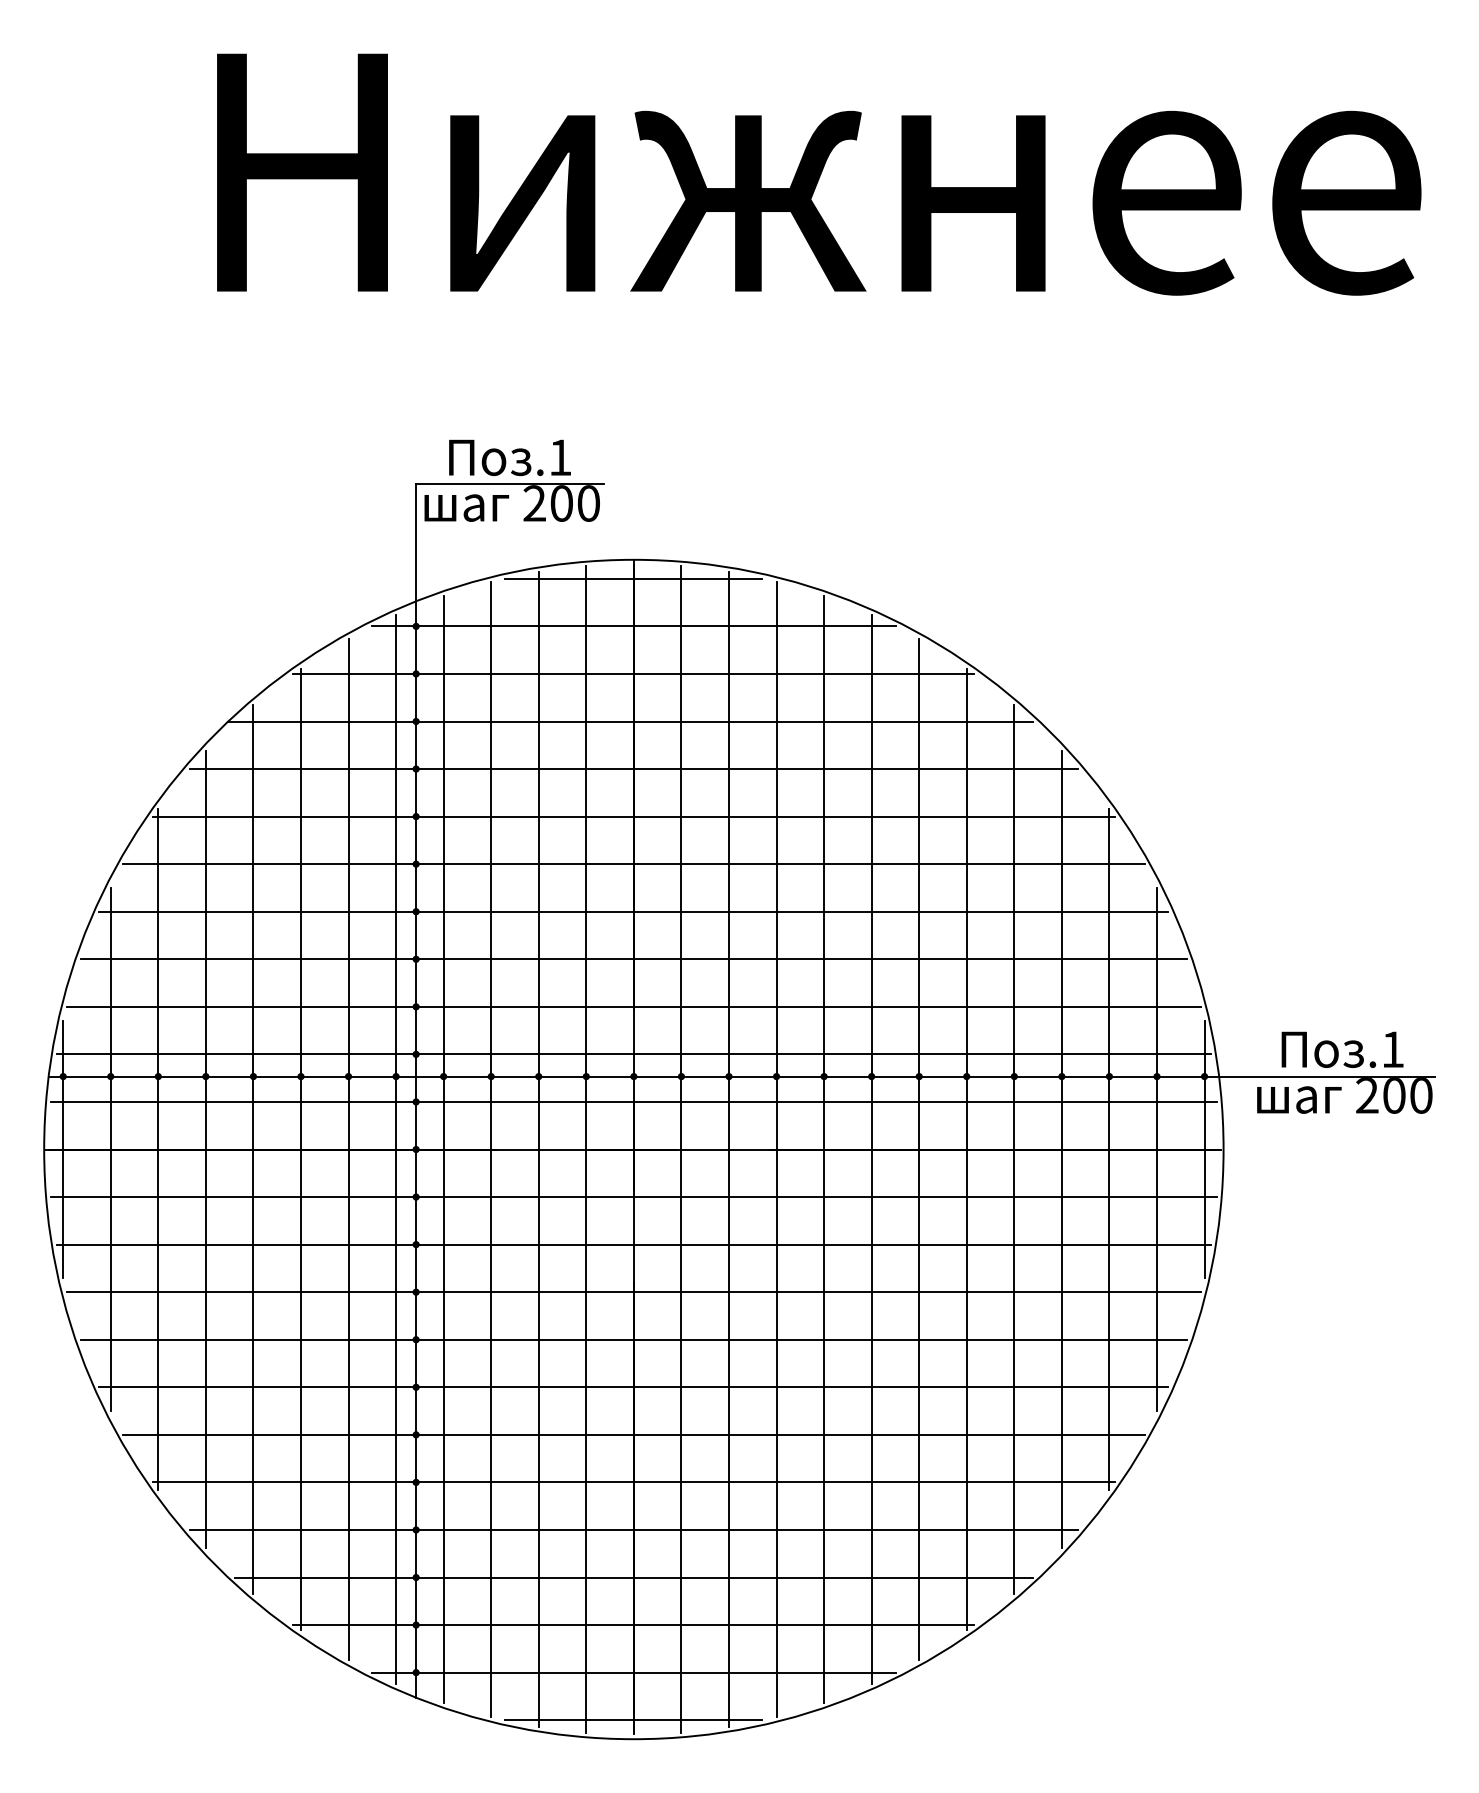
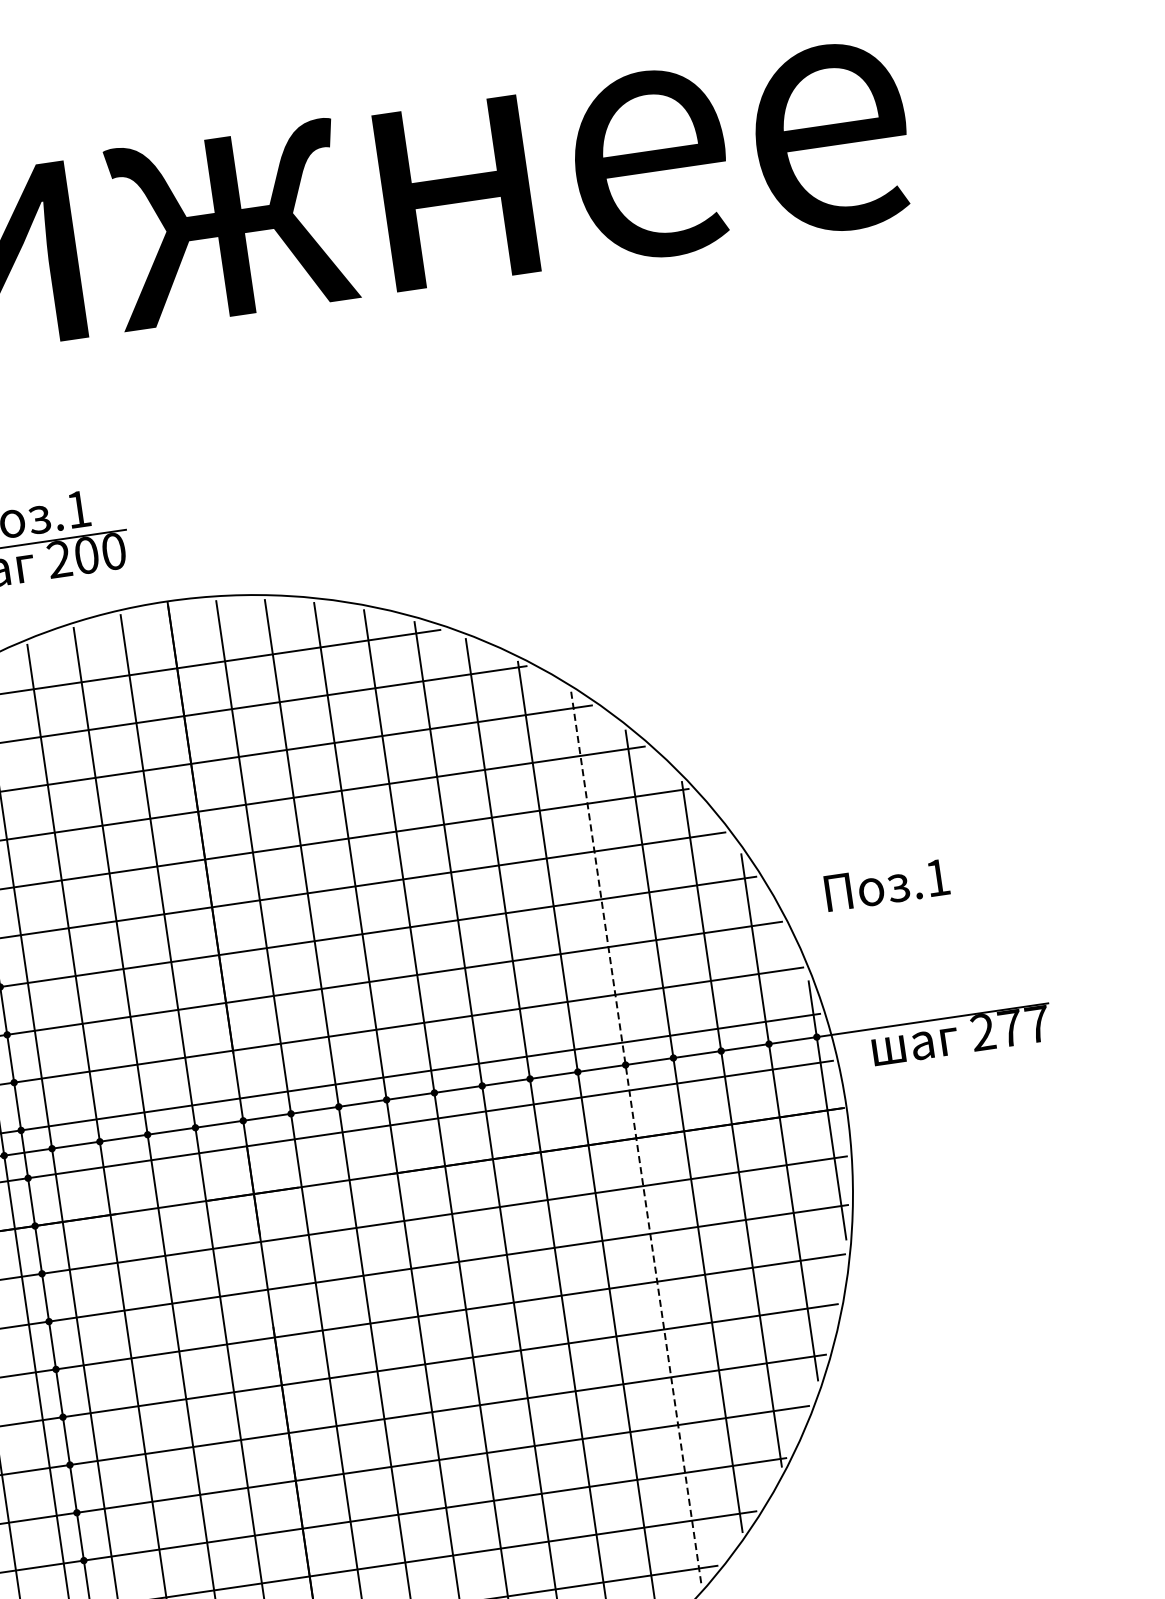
line: (633, 578) -> (169, 620), removed
text: (1342, 1049) -> (886, 885), moved
text: (1407, 1095) -> (1023, 1026), 200 -> 277
line: (1014, 1150) -> (636, 1139), solid -> dashed

